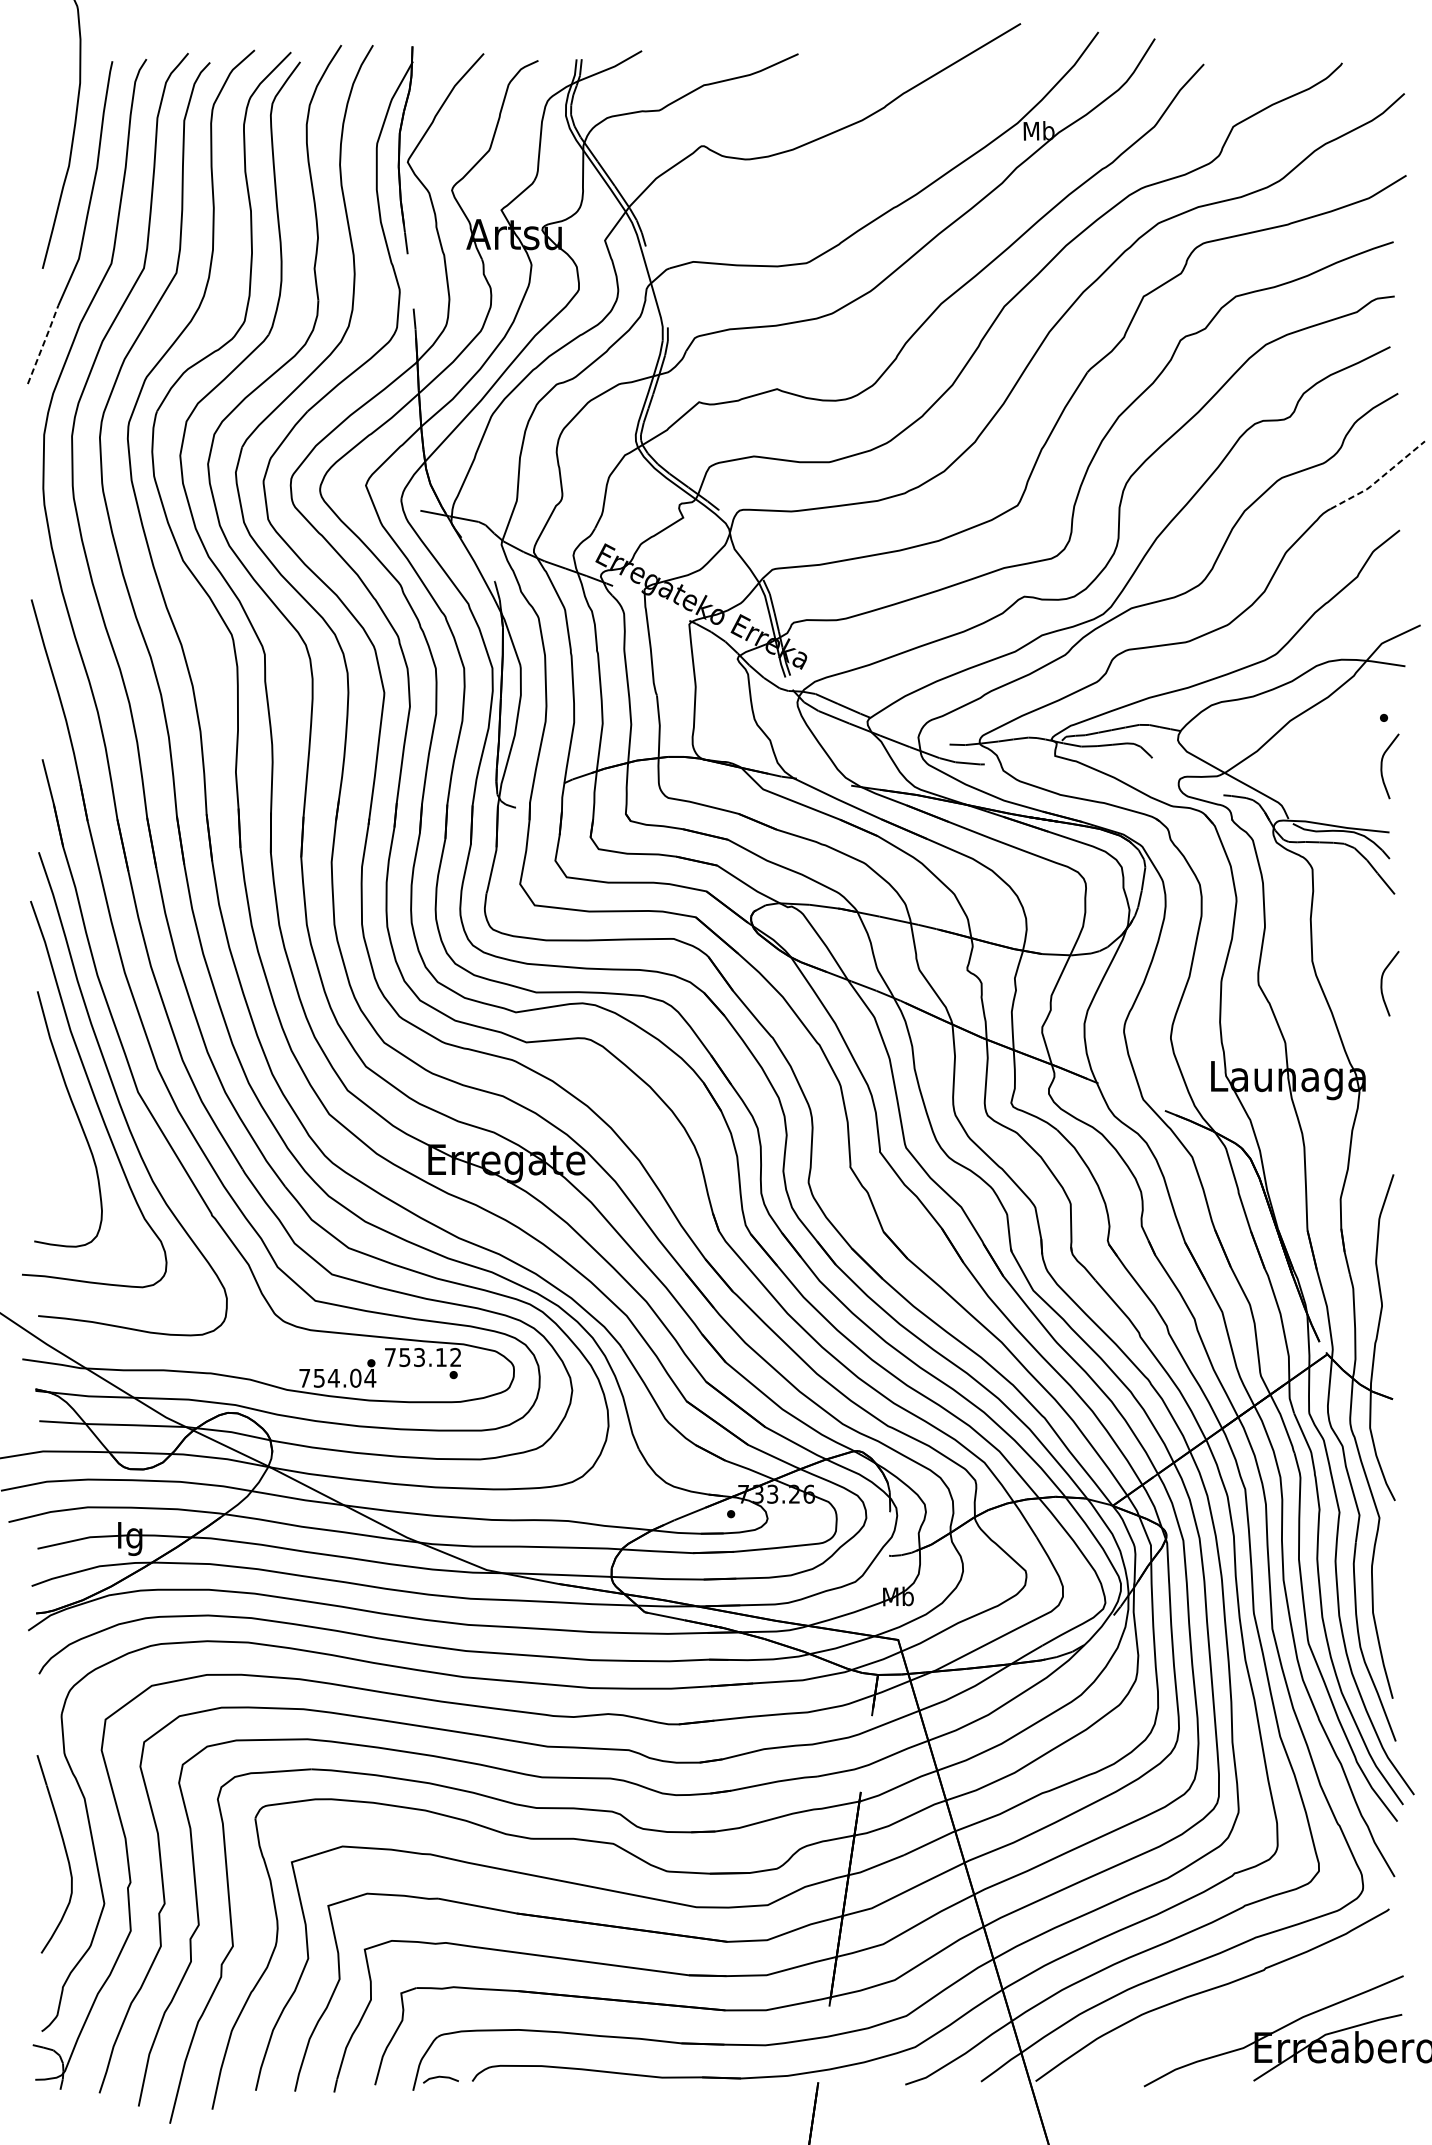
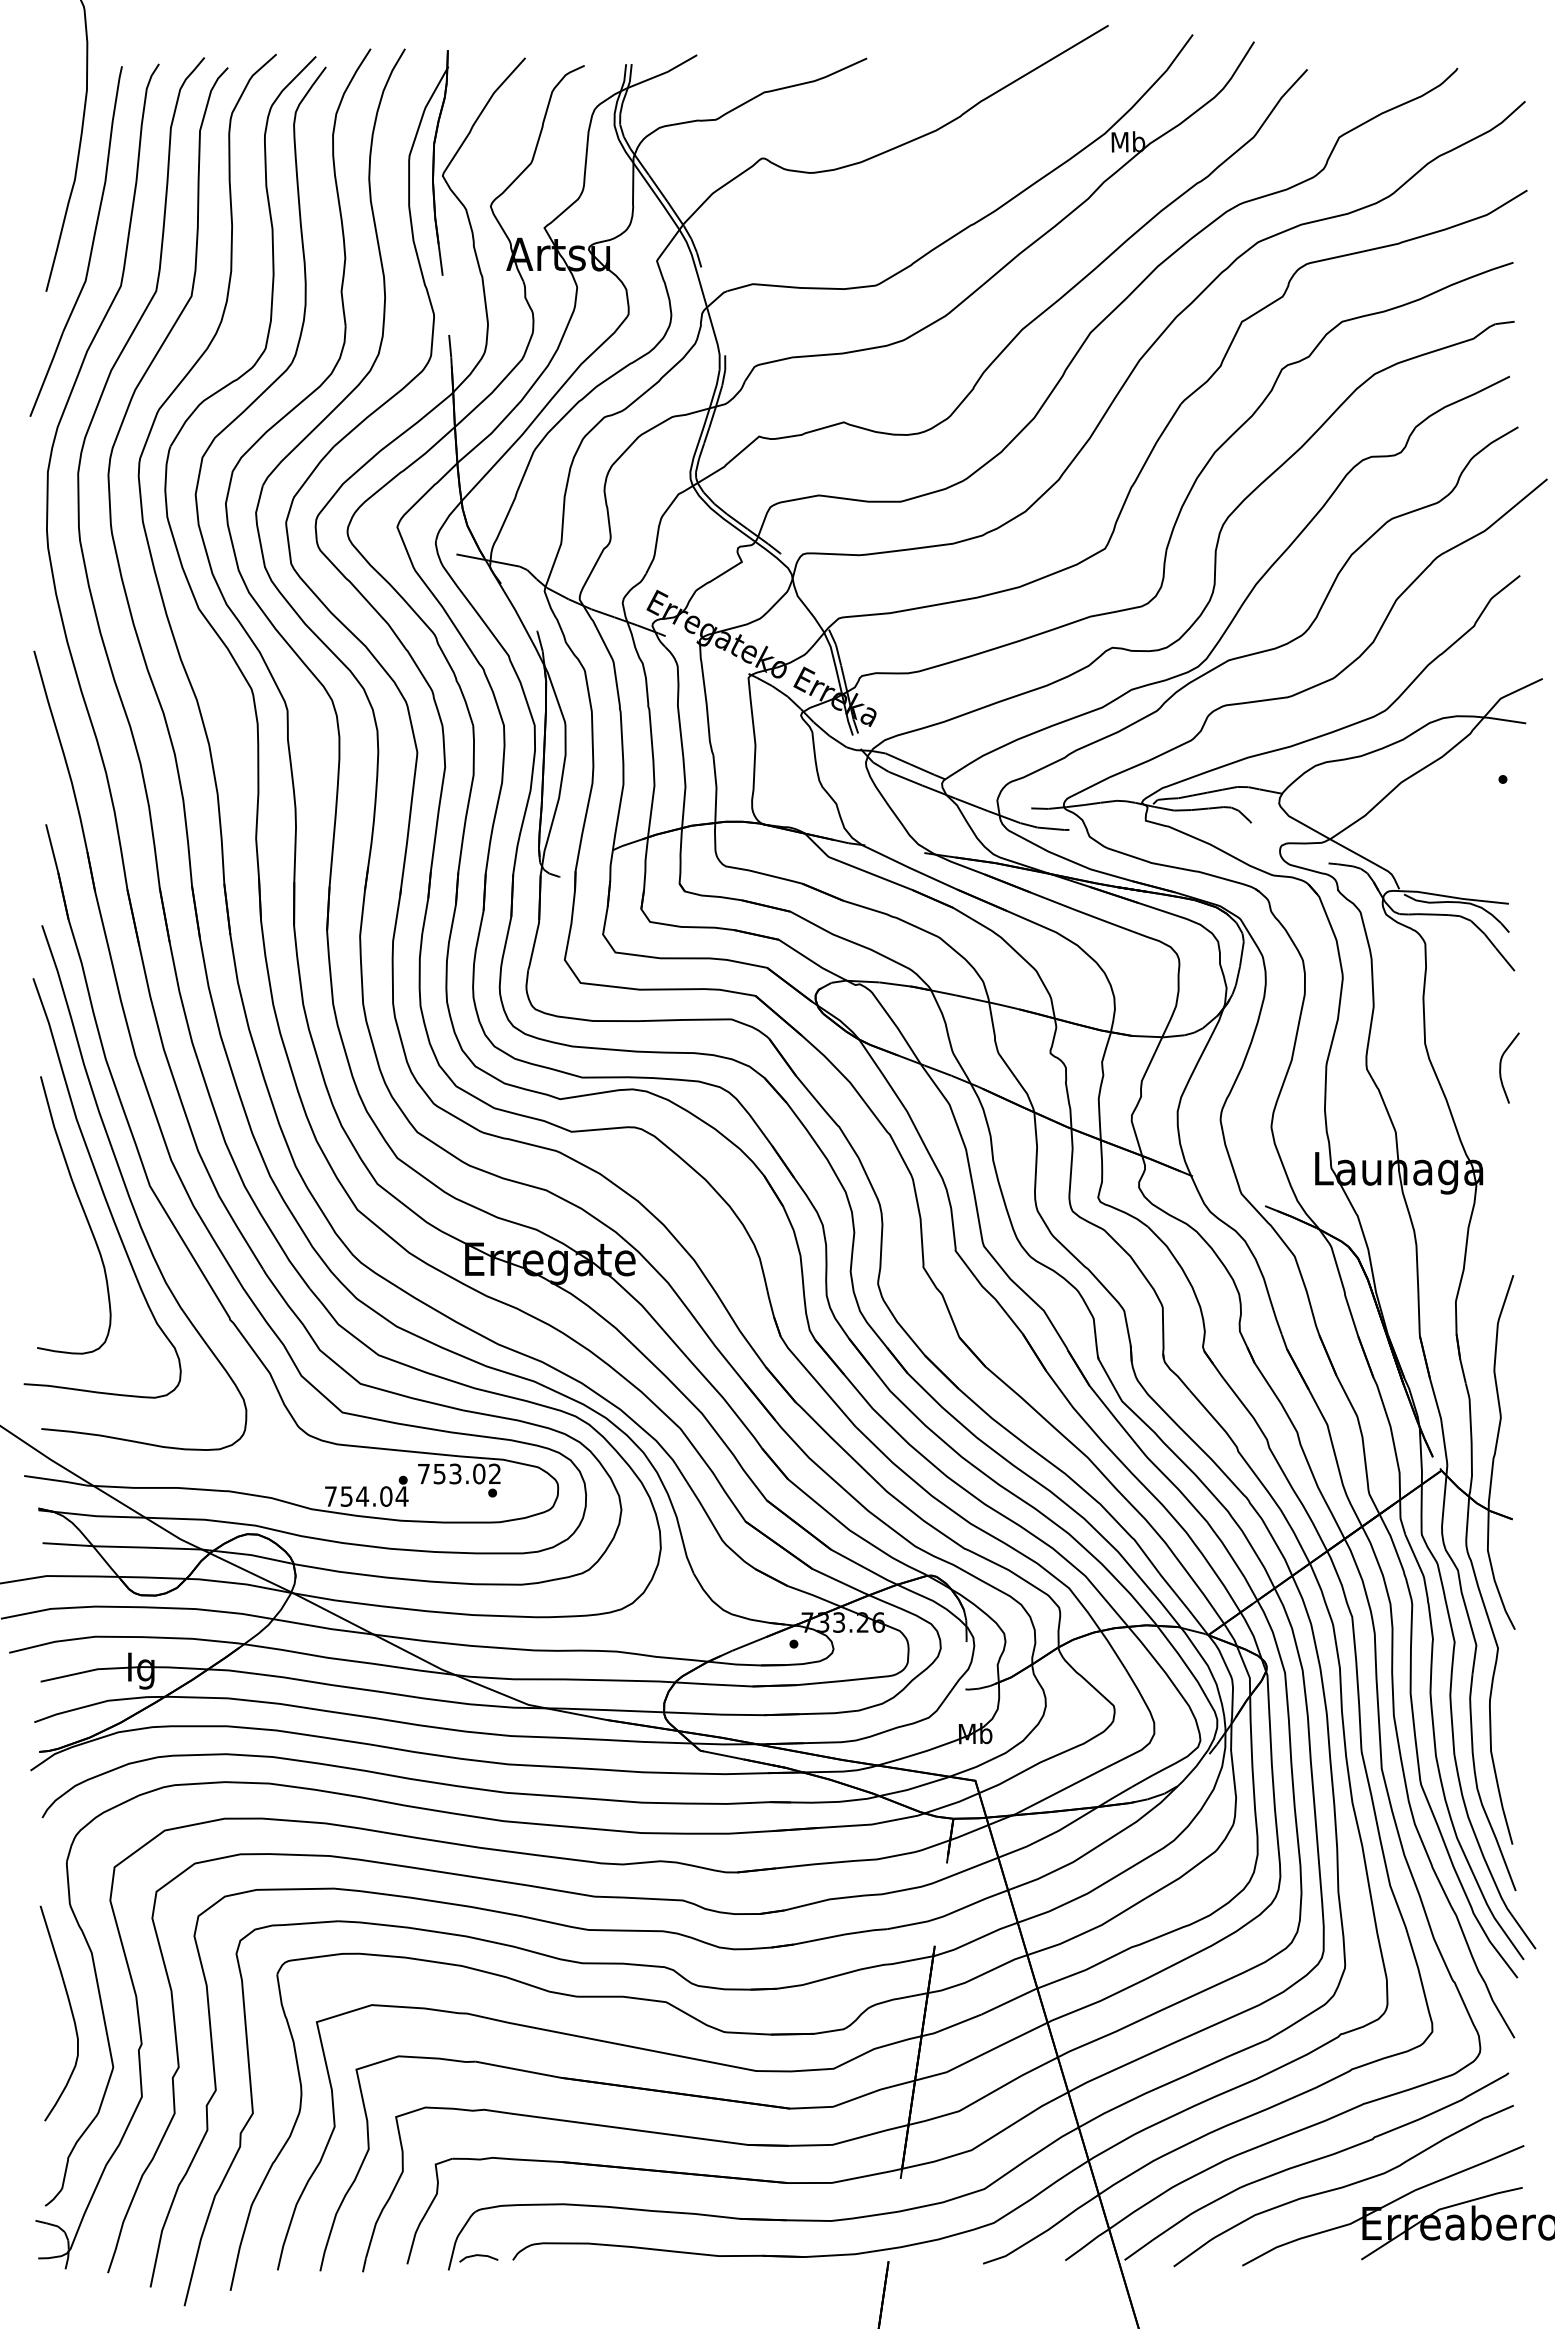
line: (43, 344) -> (47, 373), dashed -> solid
line: (1378, 479) -> (1497, 520), dashed -> solid
curve: (1382, 765) -> (1501, 831), removed
text: (441, 1357) -> (479, 1473), 753.12 -> 753.02
curve: (1238, 2012) -> (1344, 2185), added

